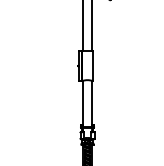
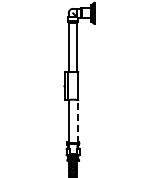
line: (92, 103) -> (77, 121), solid -> dashed

